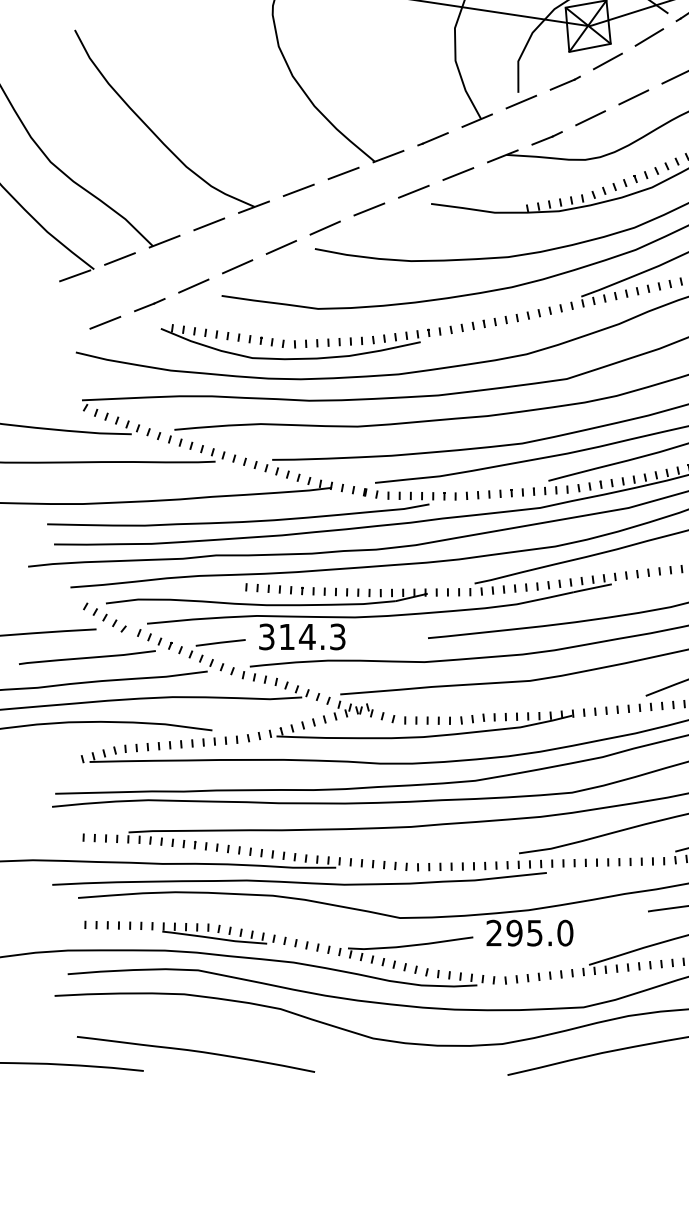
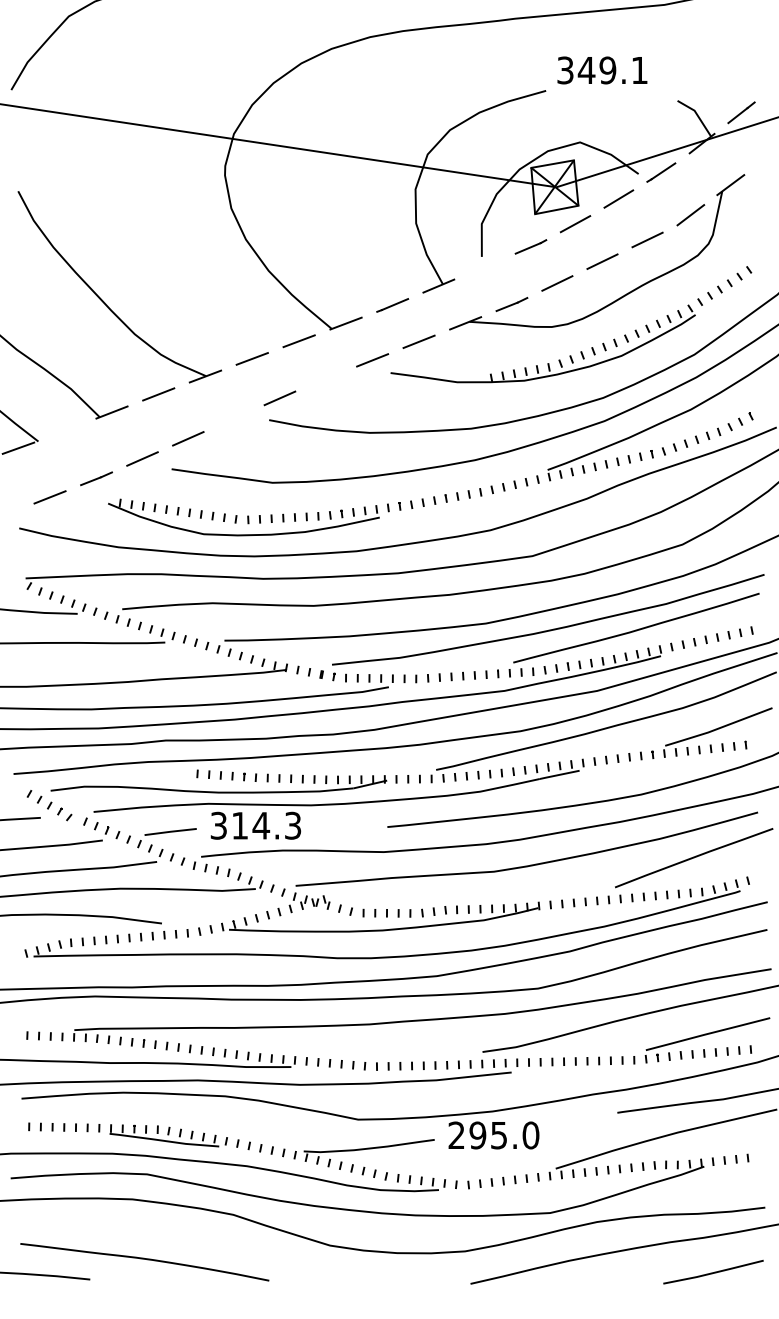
line: (520, 101) -> (484, 266), removed
line: (368, 209) -> (325, 378), removed
line: (280, 247) -> (233, 418), removed
line: (119, 258) -> (64, 430), removed

